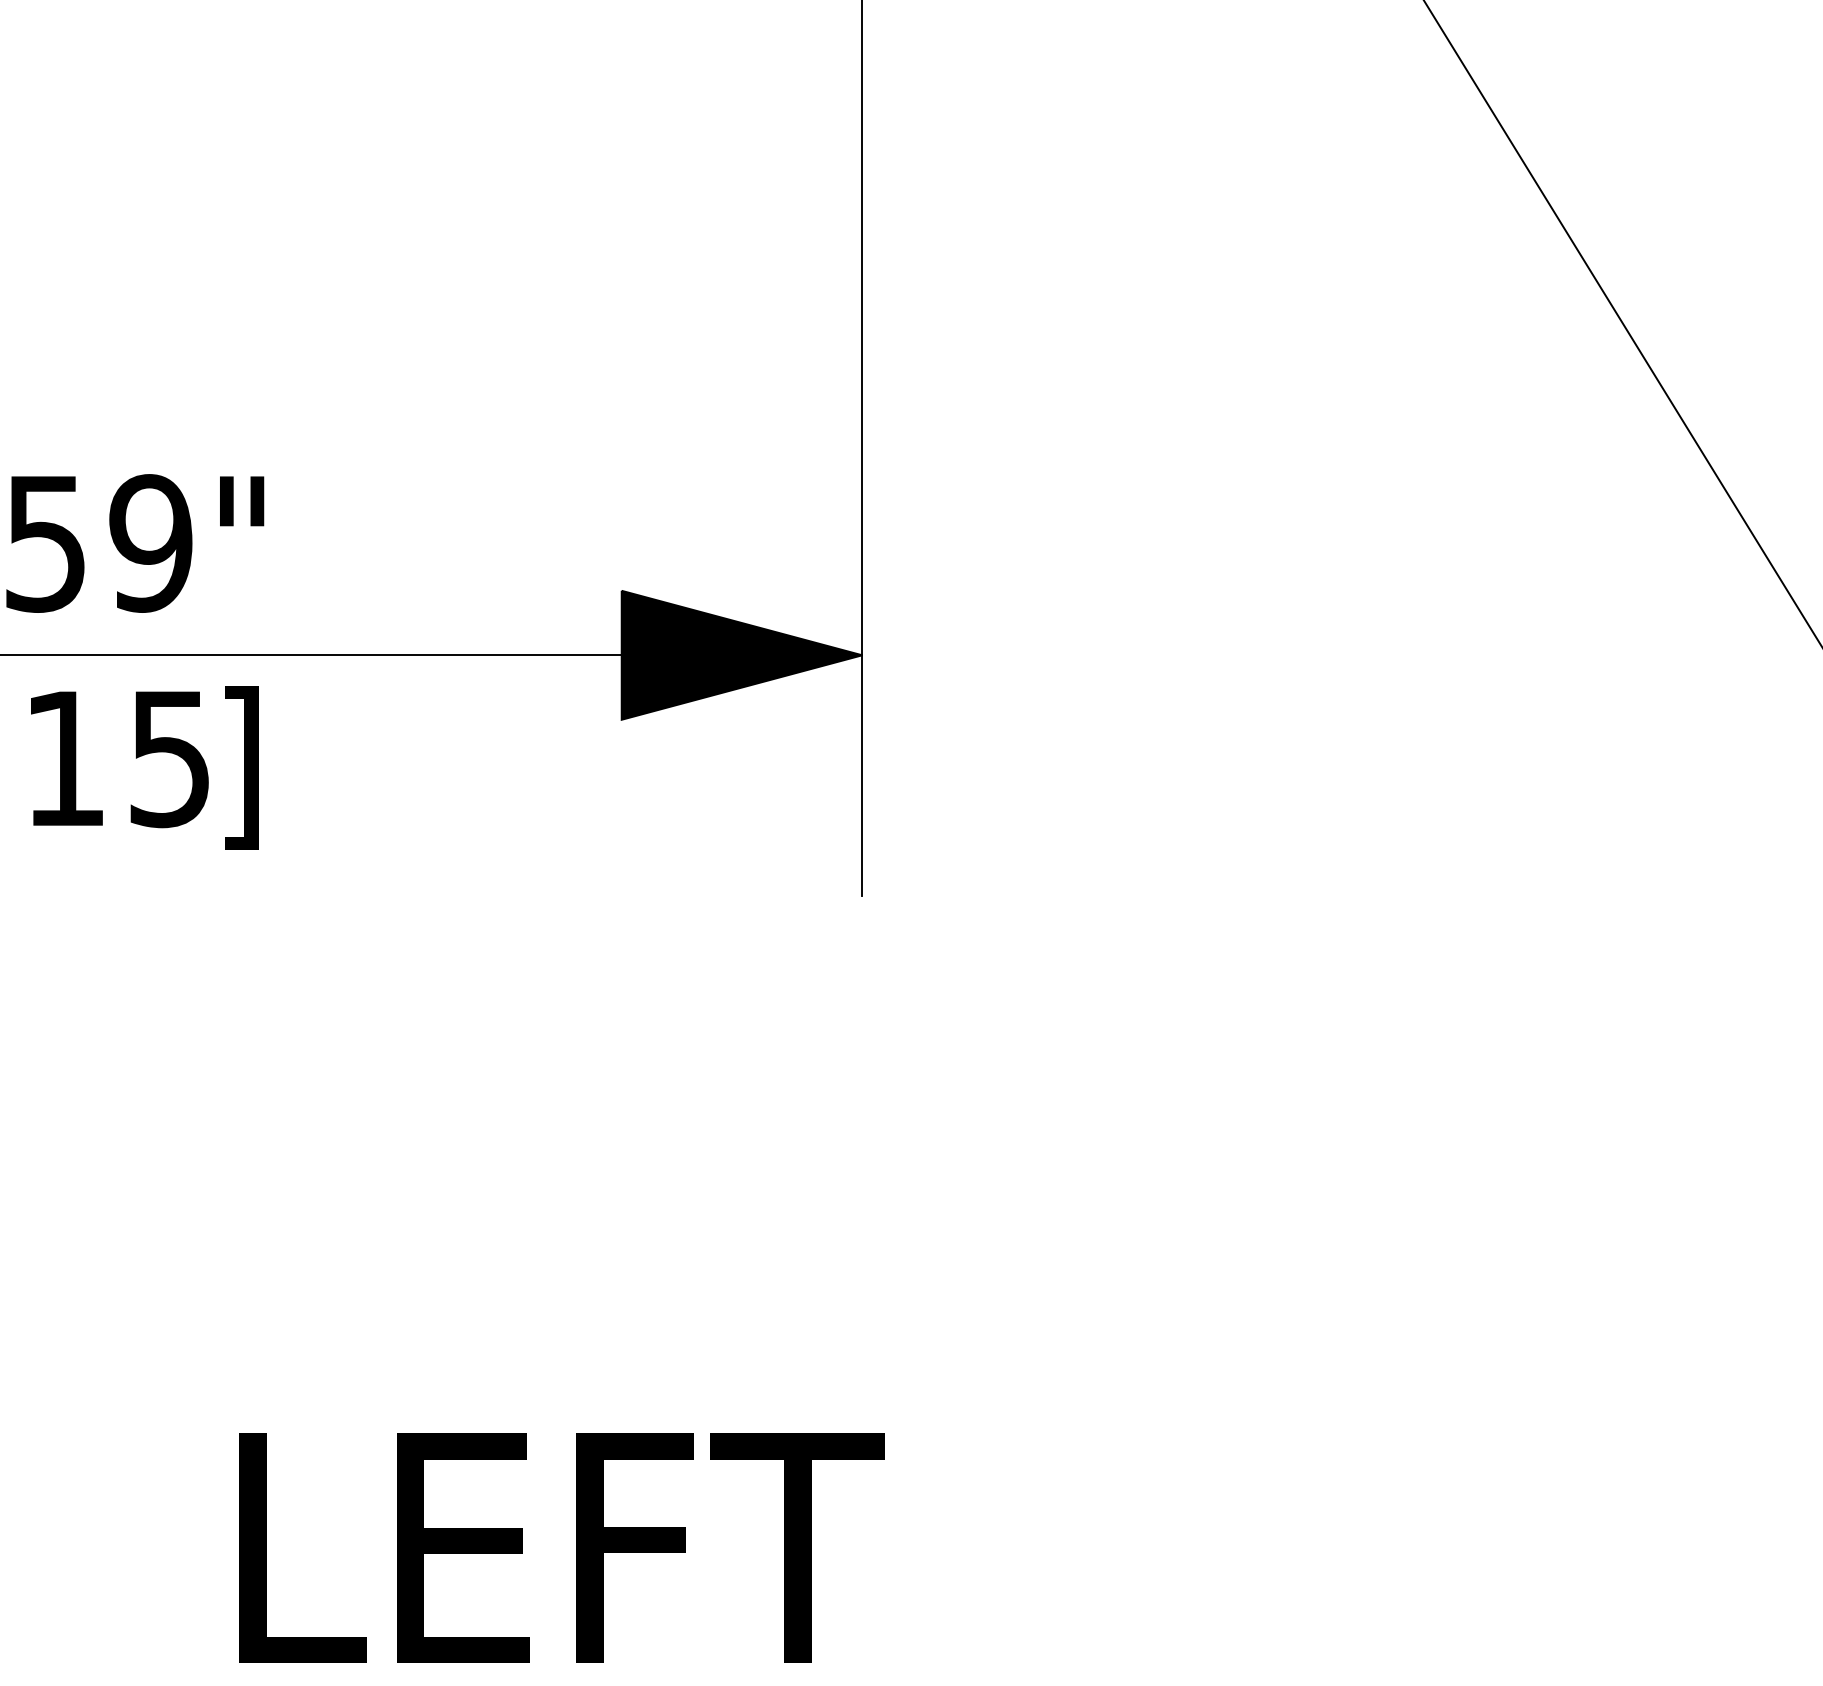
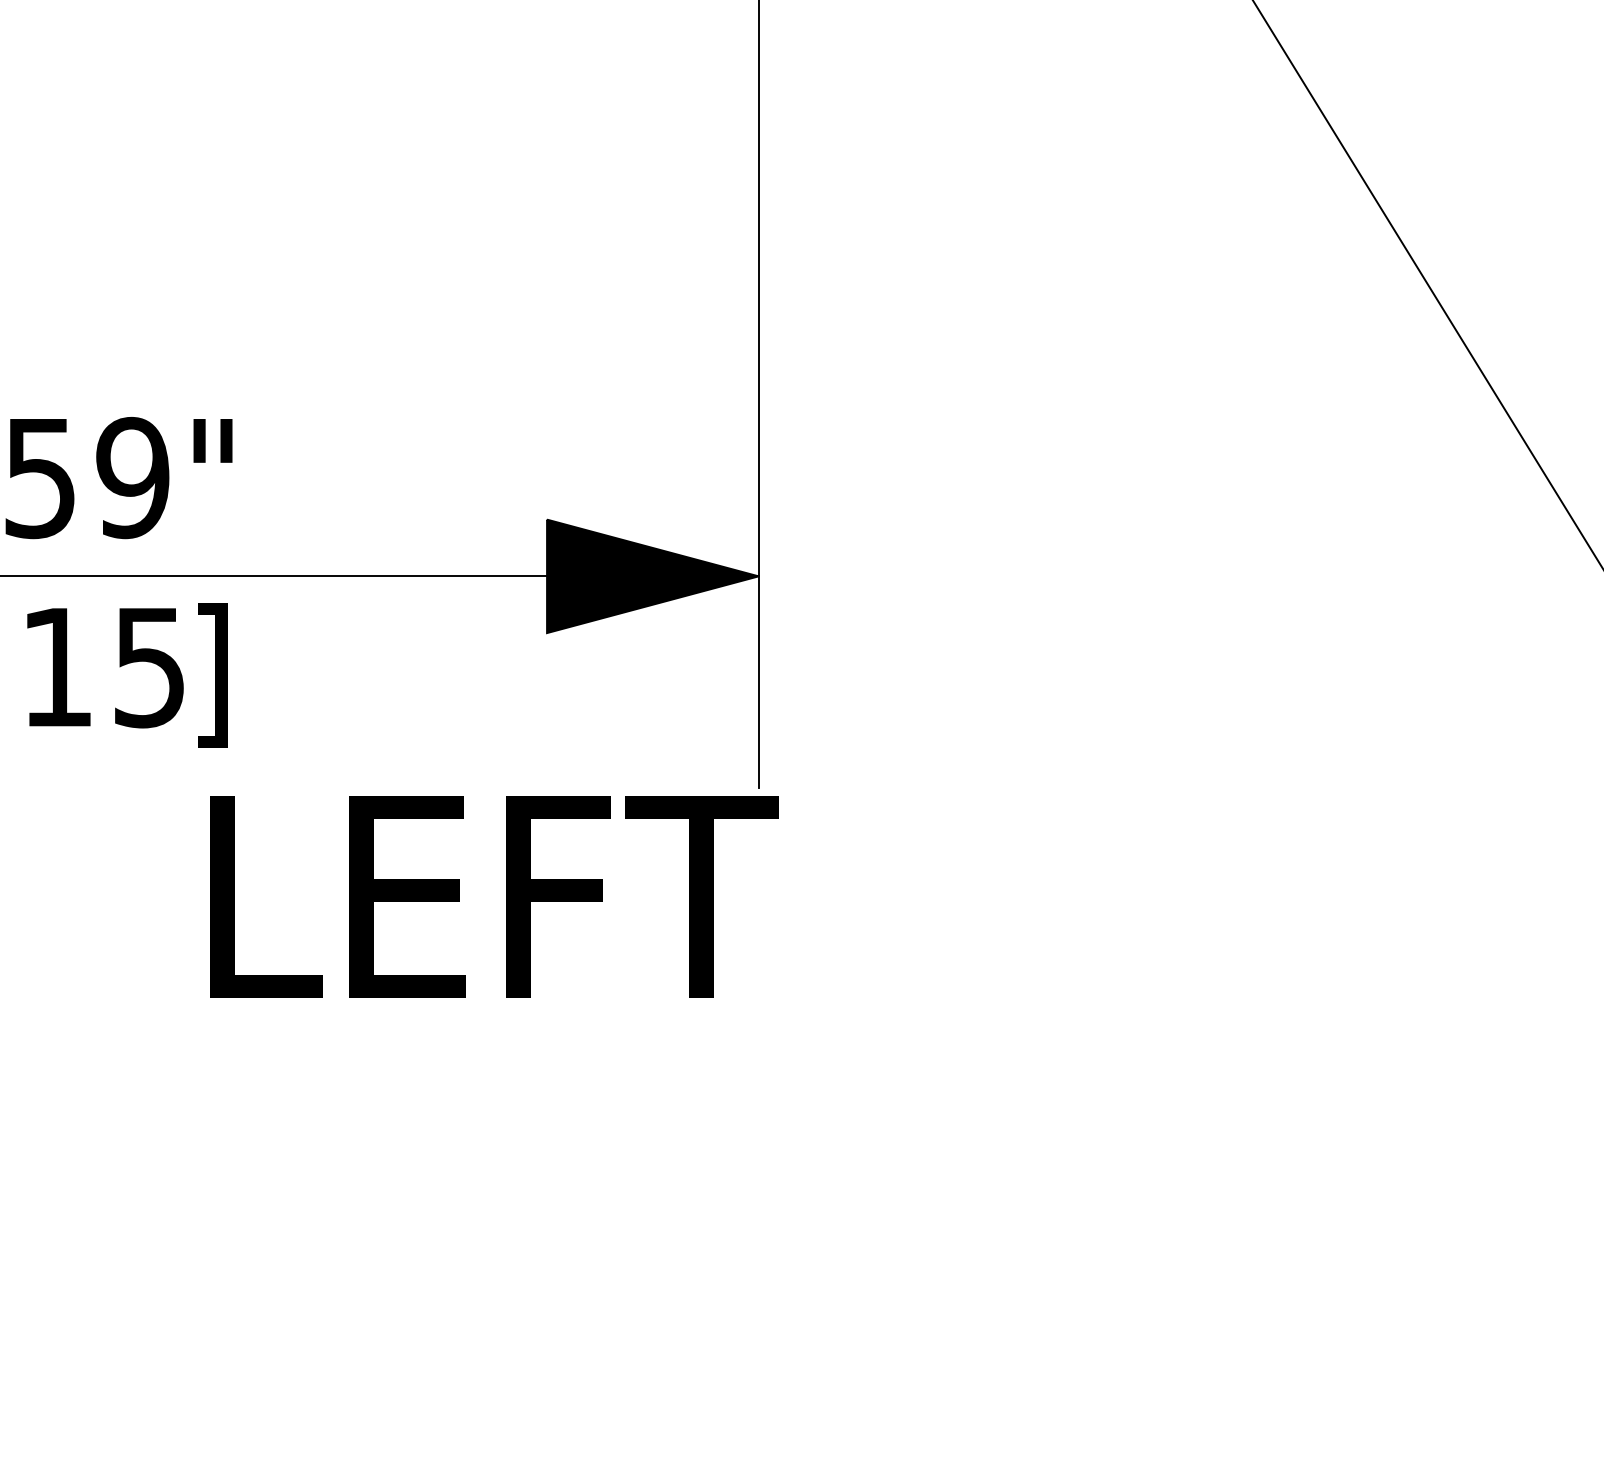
text: (561, 1547) -> (494, 896), moved

